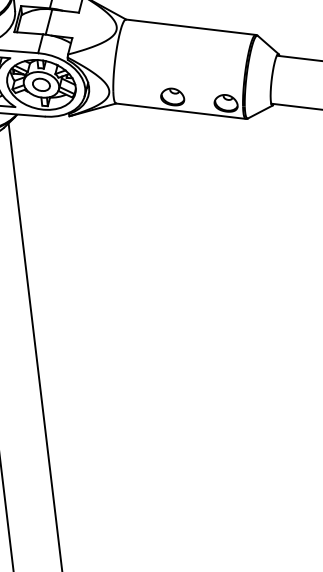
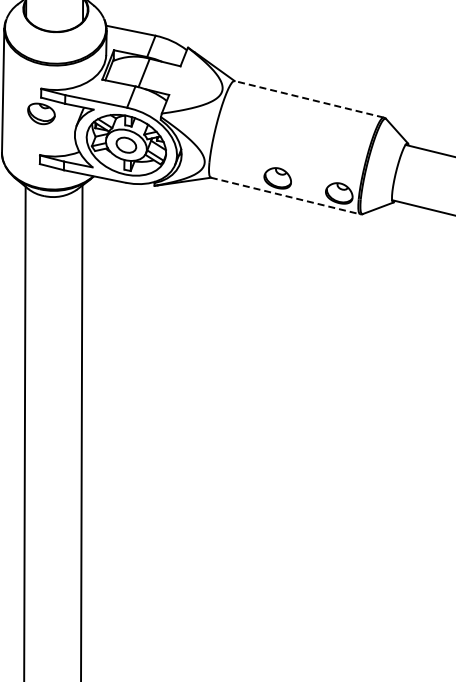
line: (191, 27) -> (309, 99), solid -> dashed
line: (180, 110) -> (285, 195), solid -> dashed

